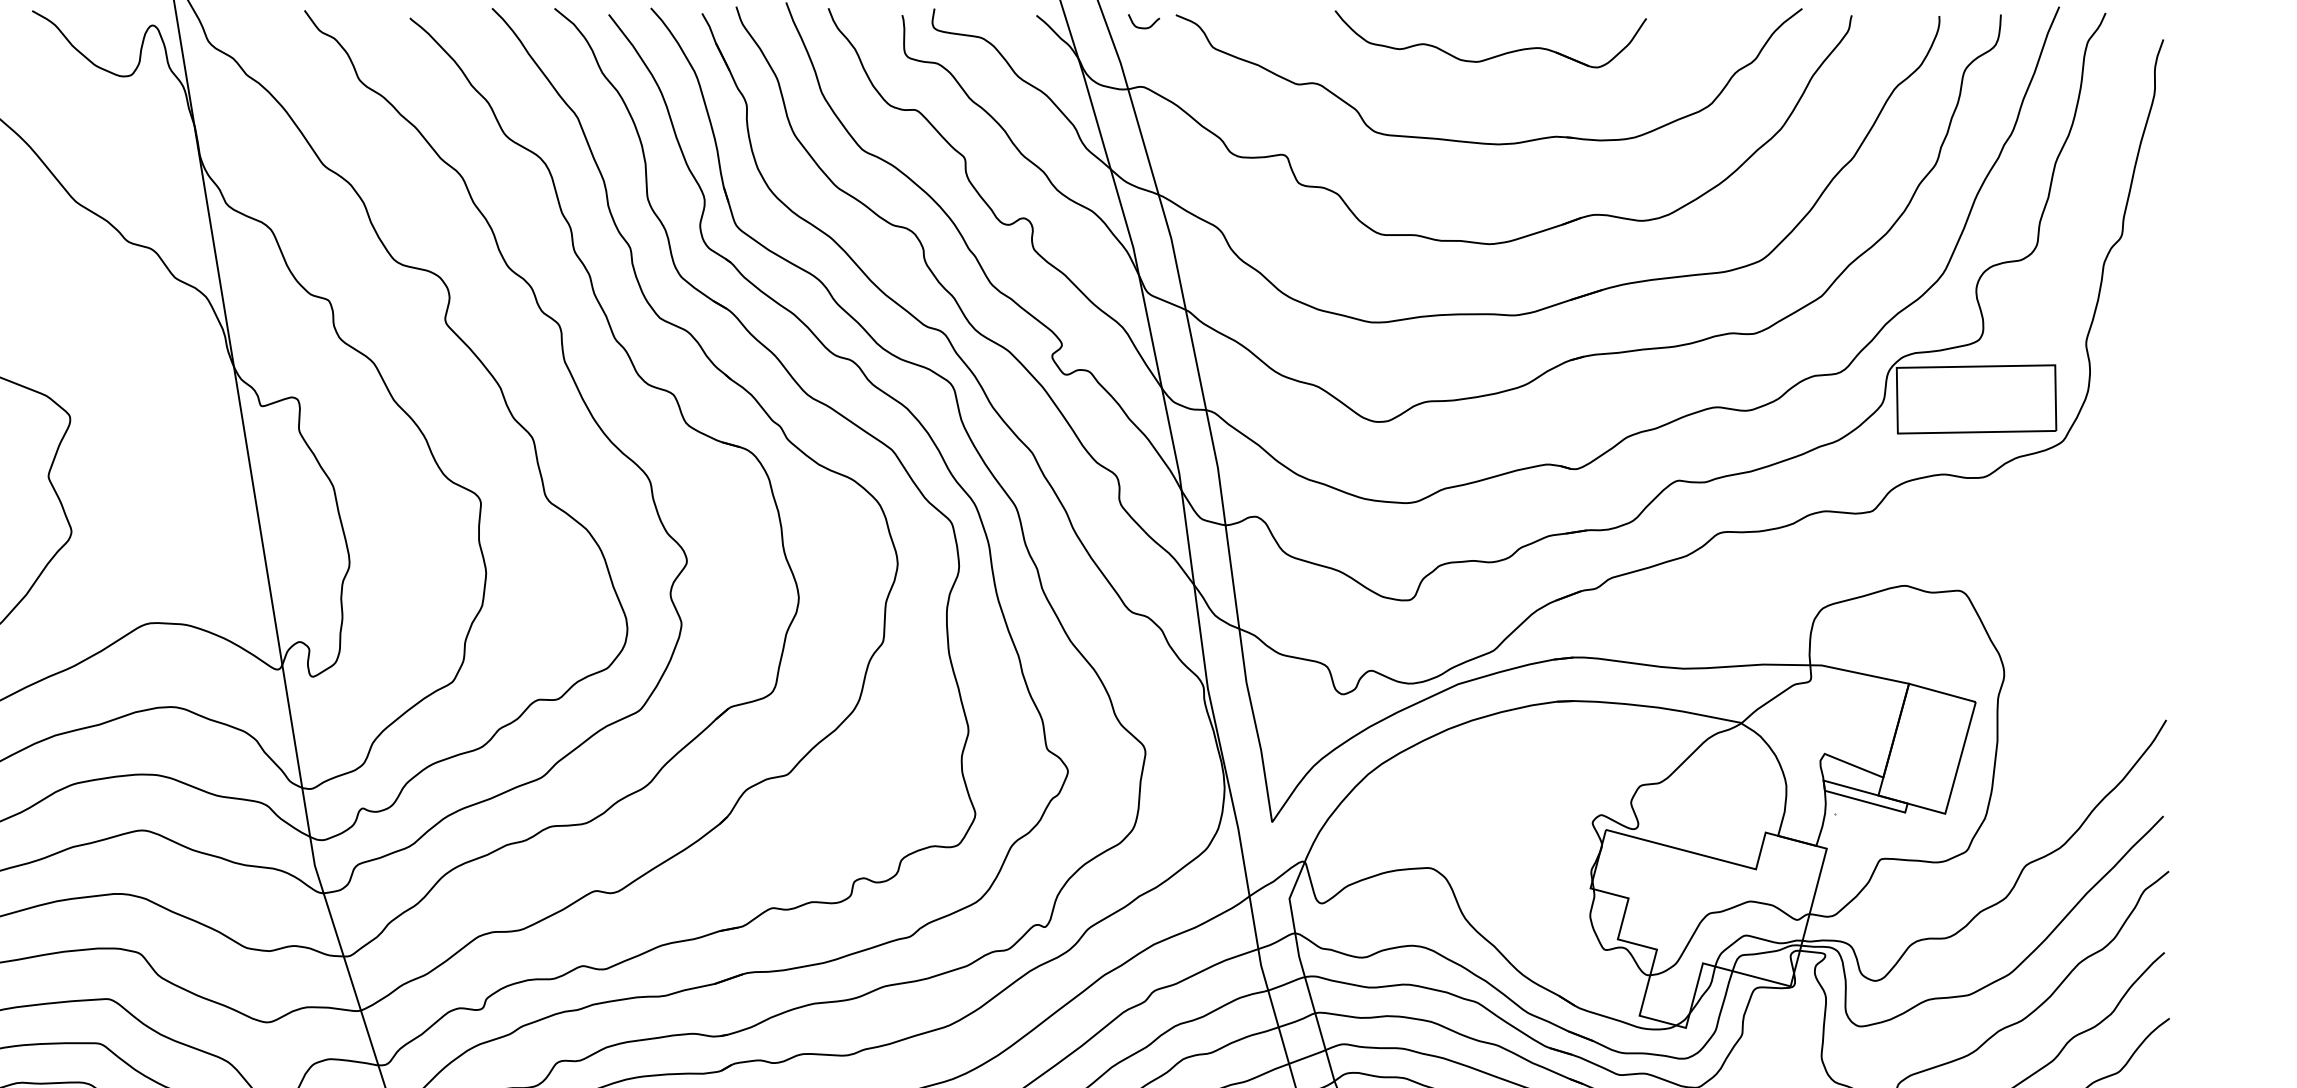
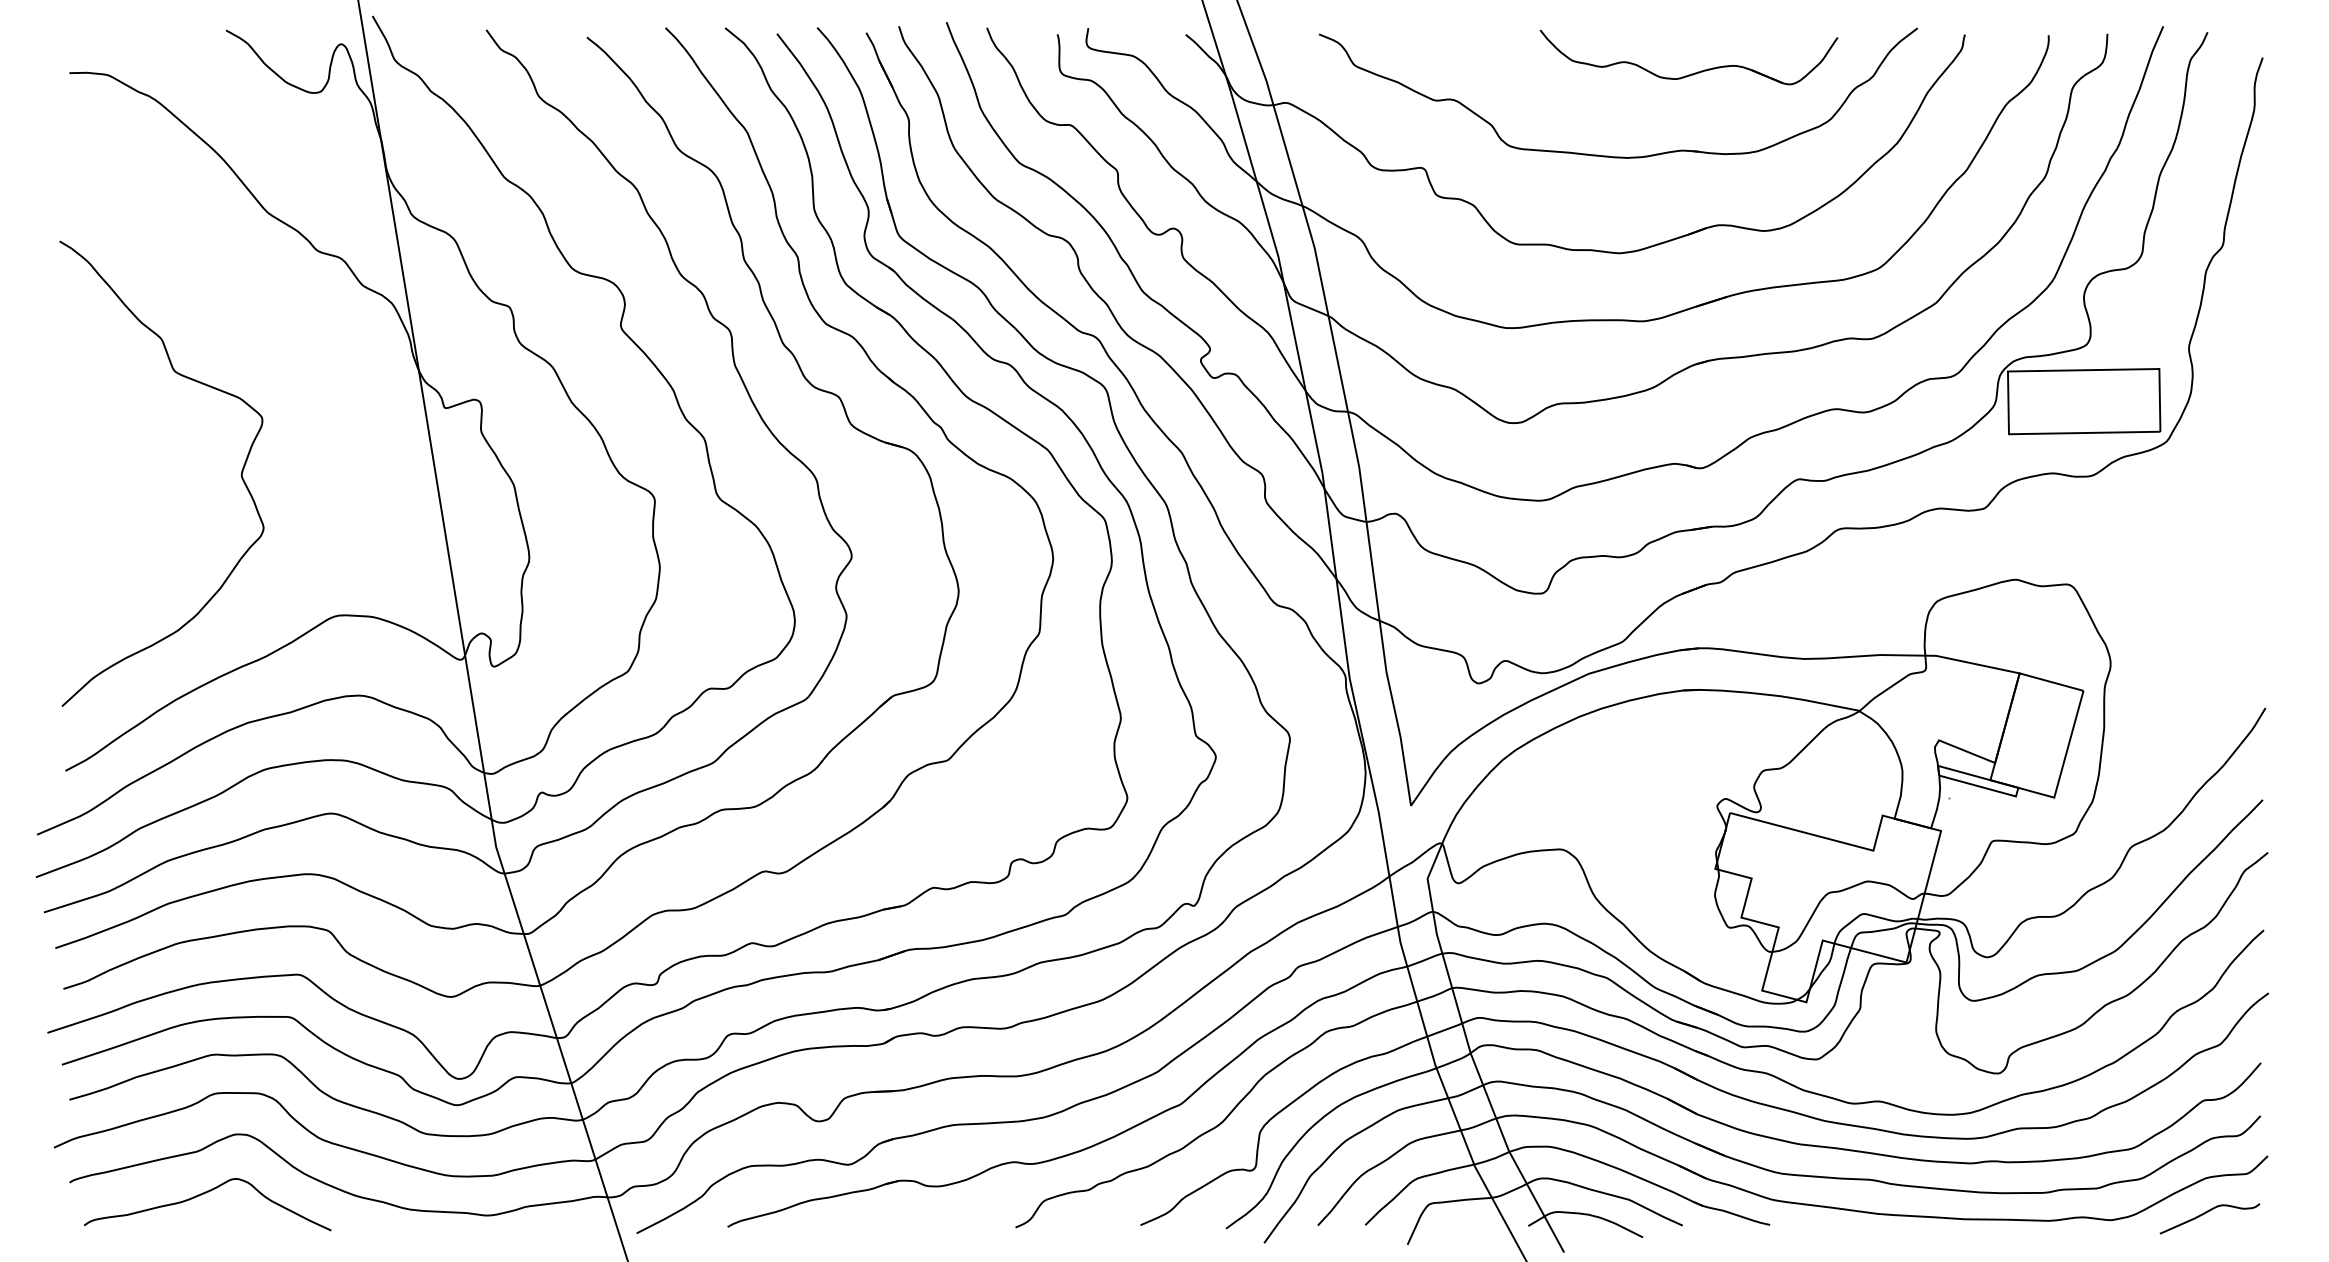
curve: (1140, 26) -> (1285, 45), removed
part: (1496, 55) -> (1694, 72), moved

